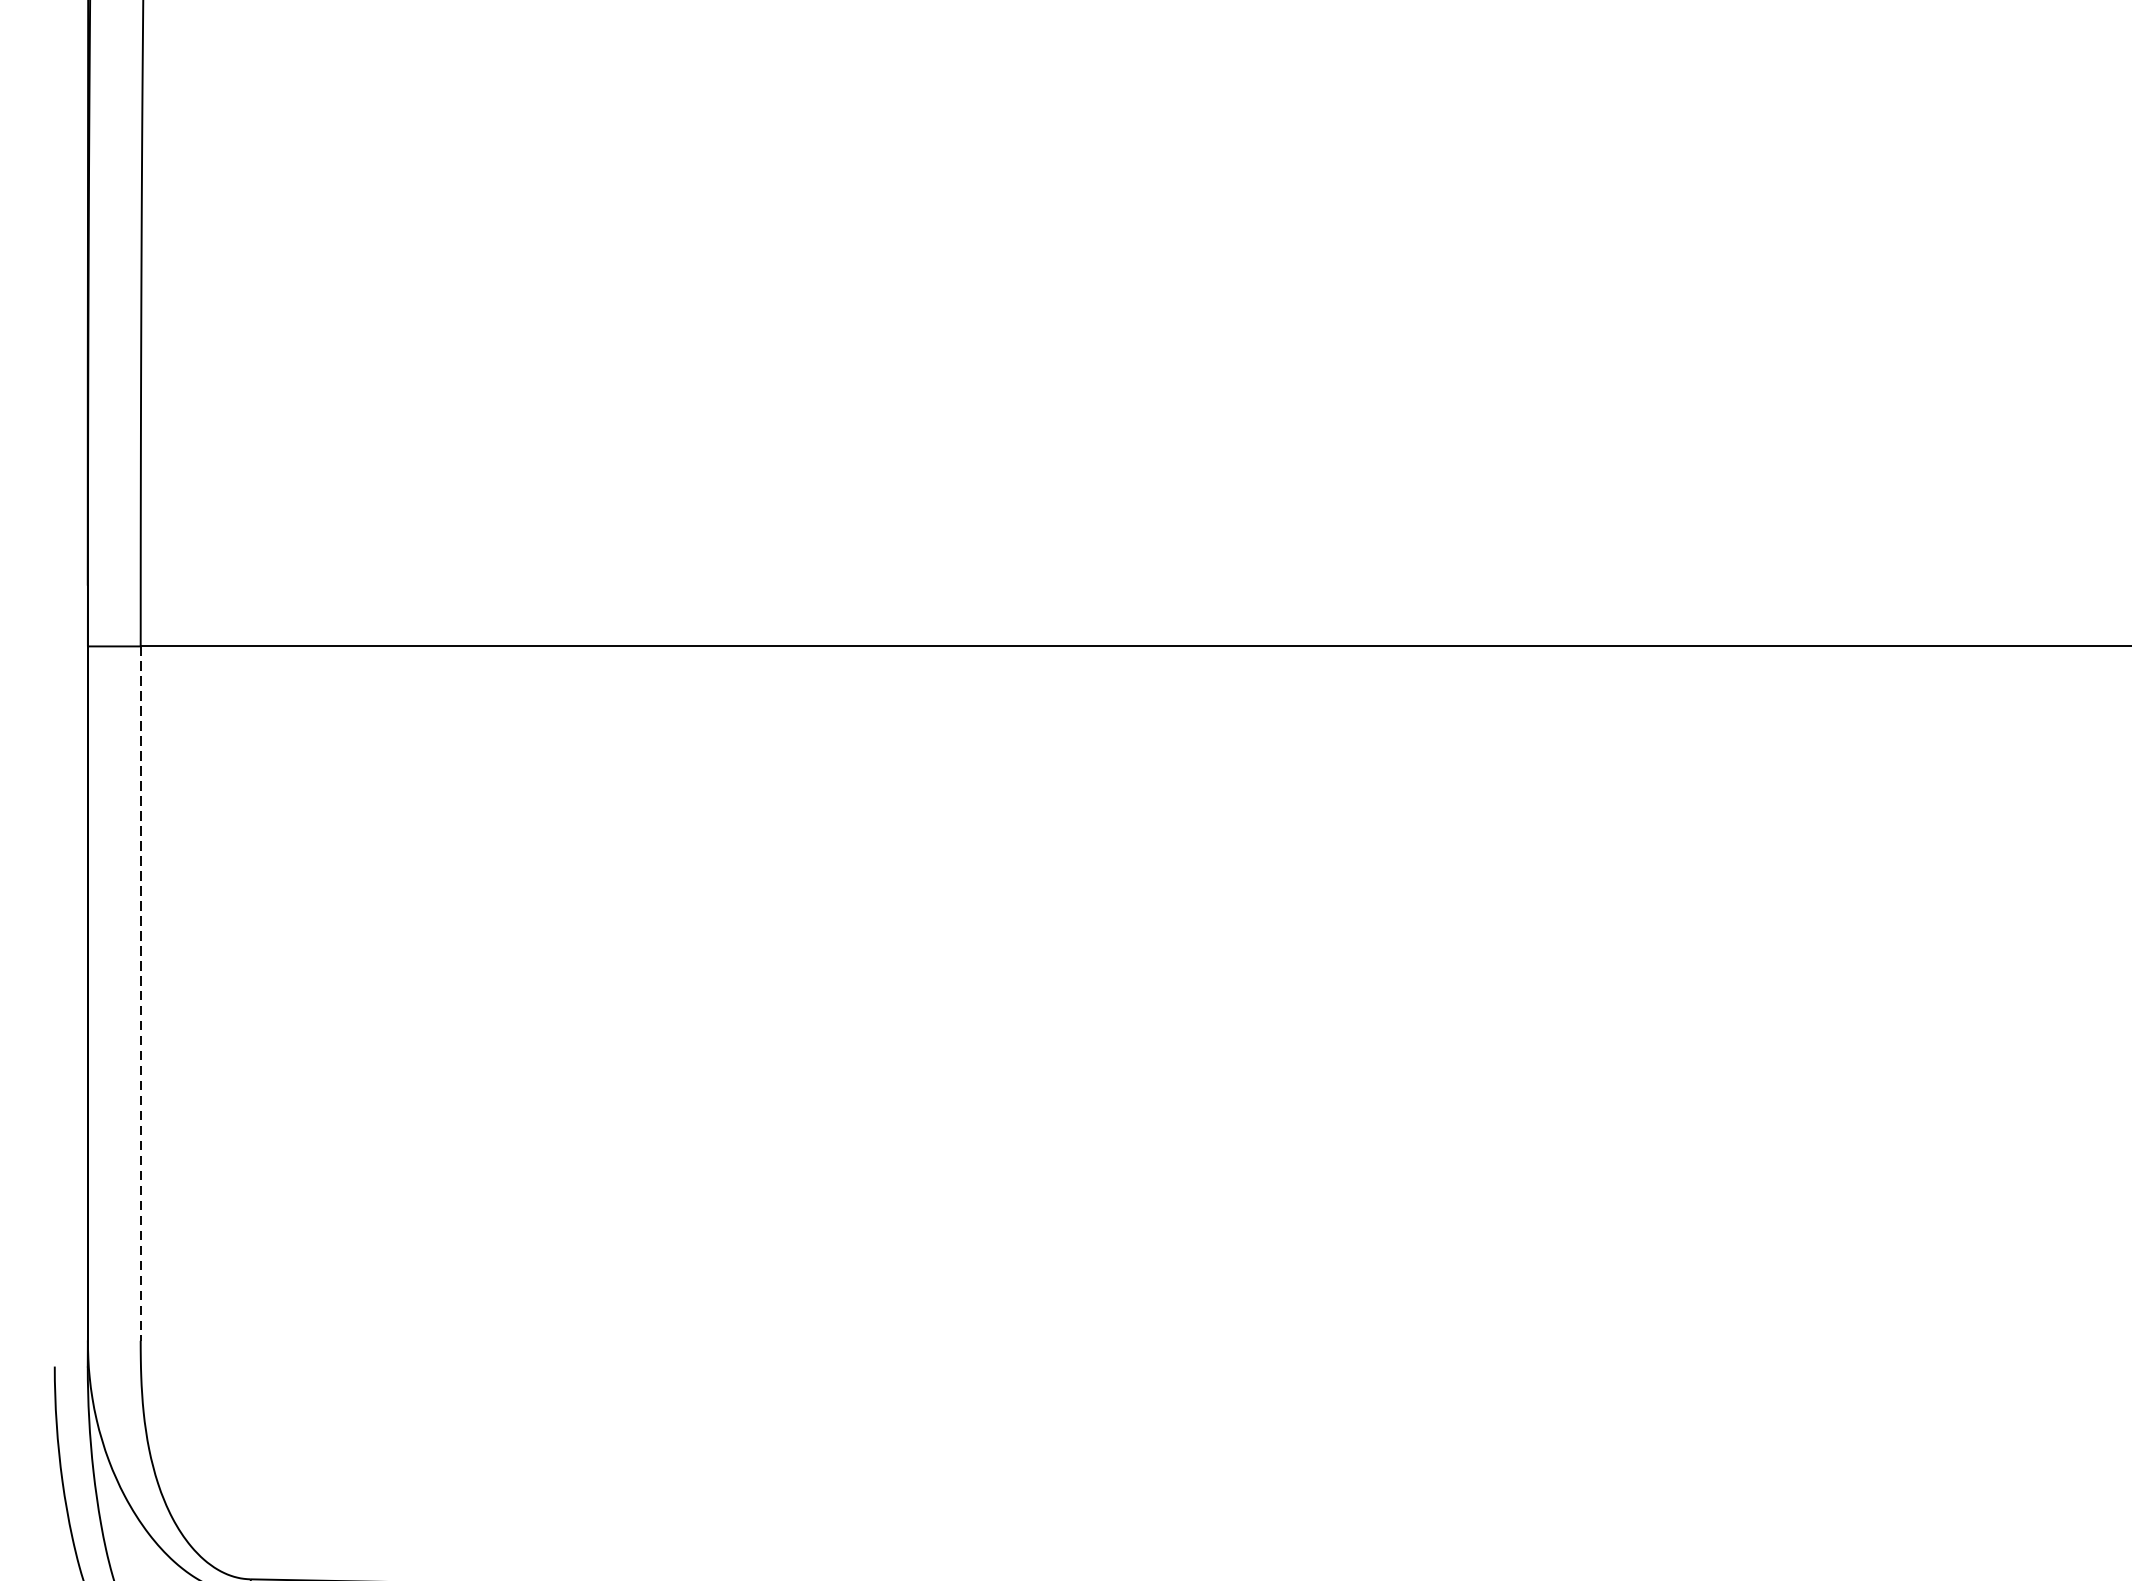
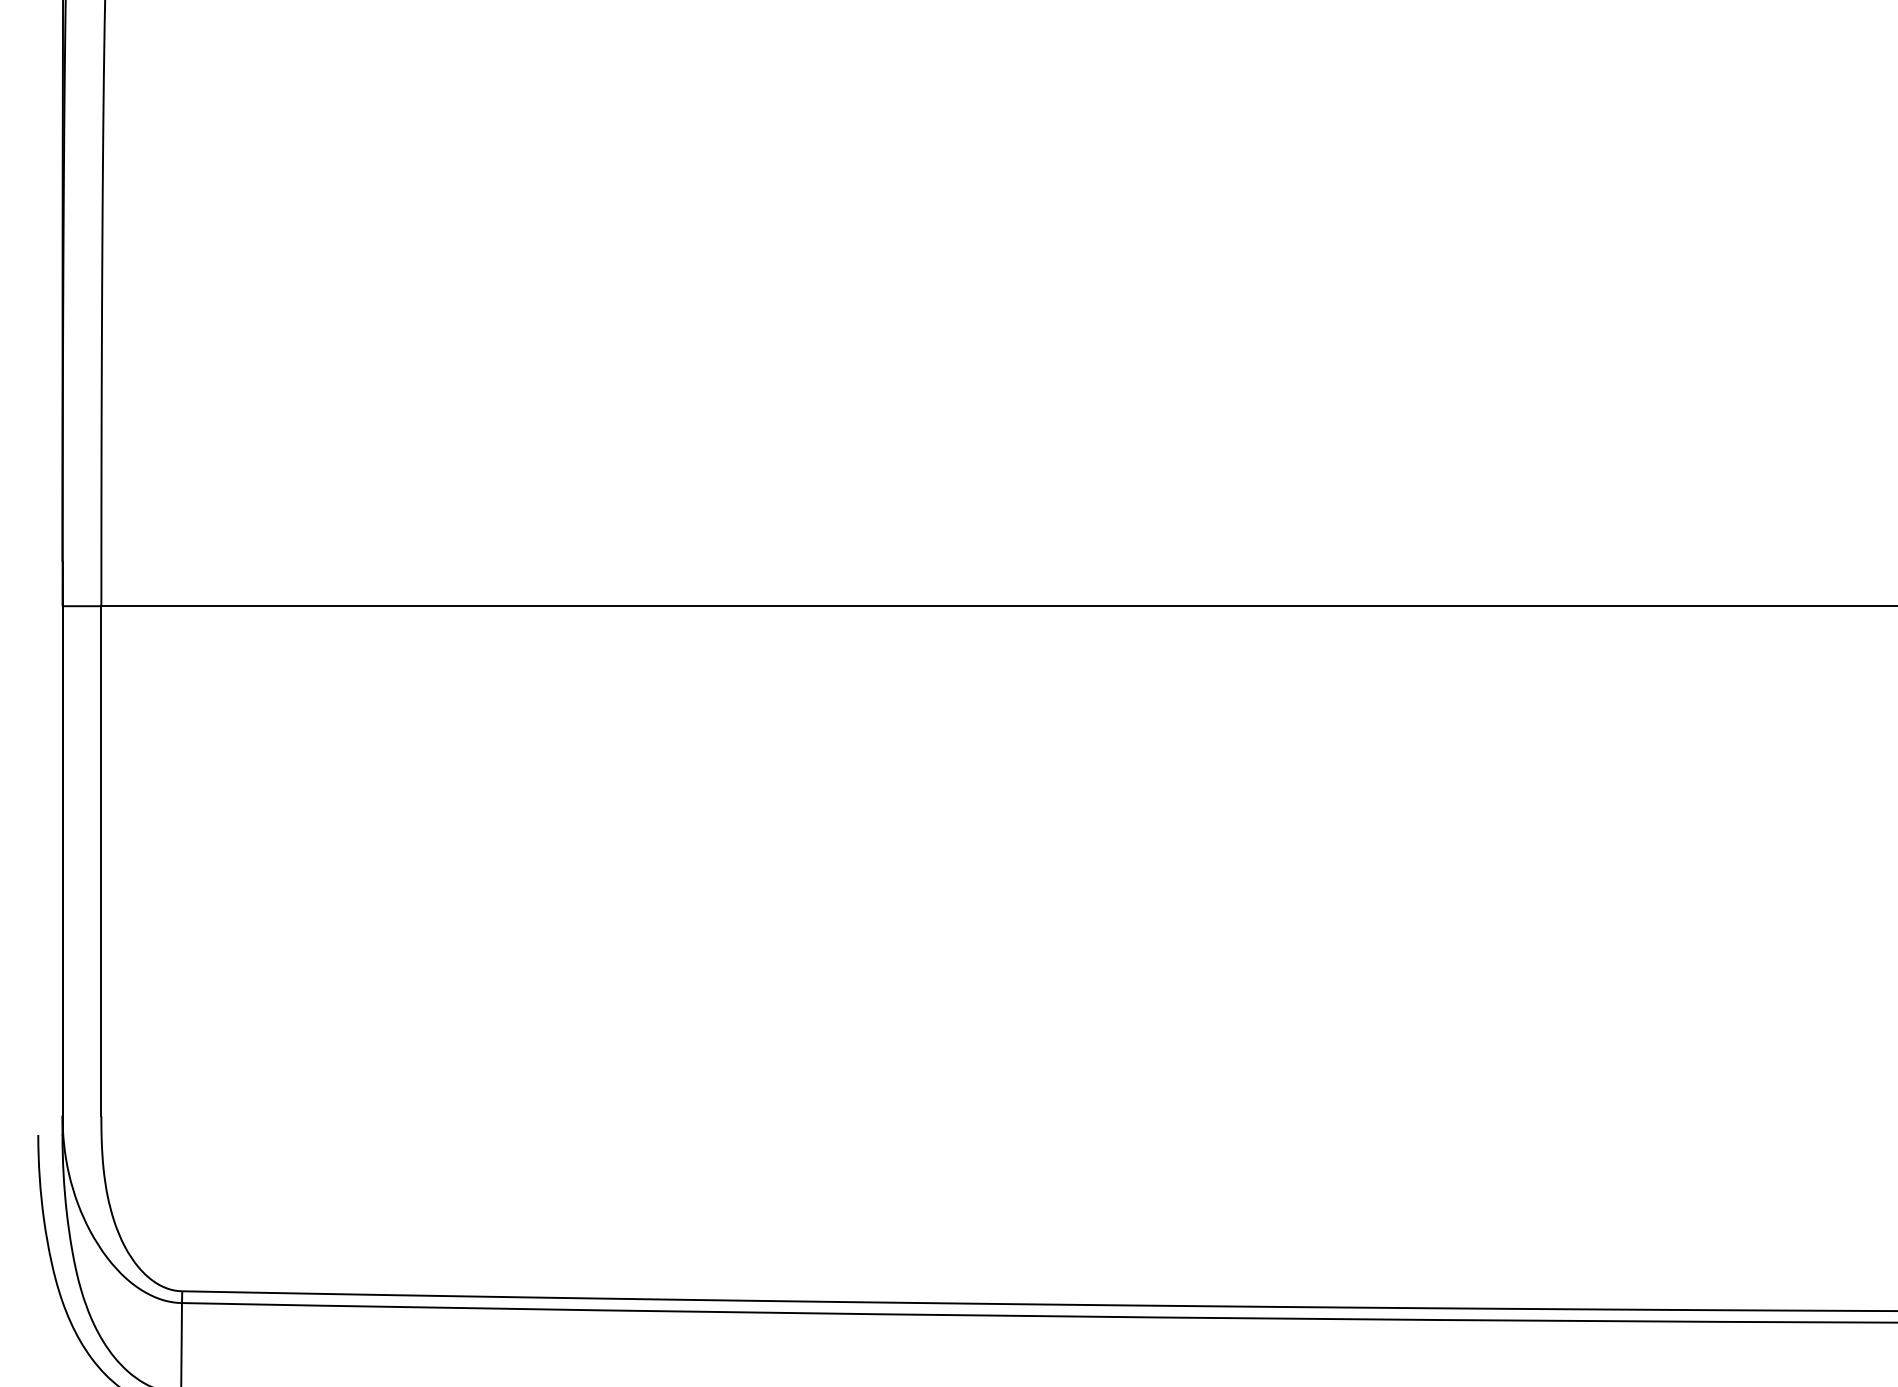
line: (140, 994) -> (101, 861), dashed -> solid

